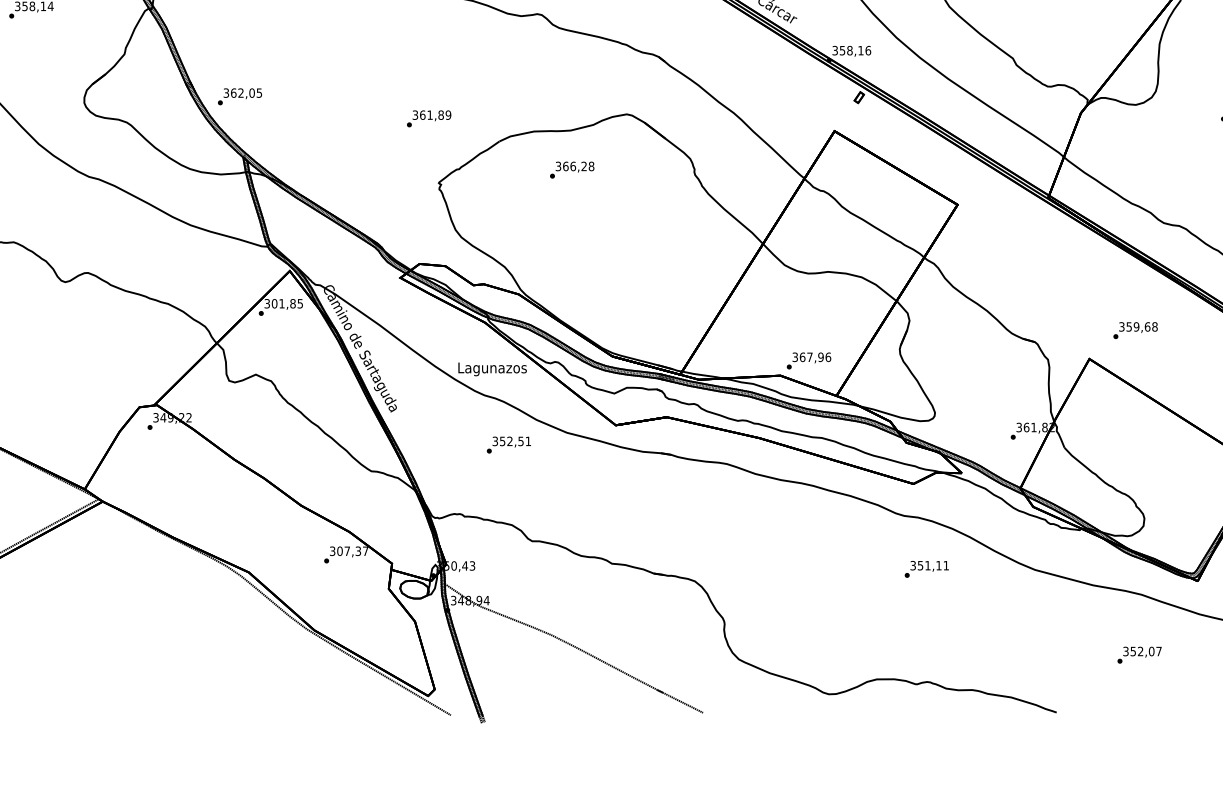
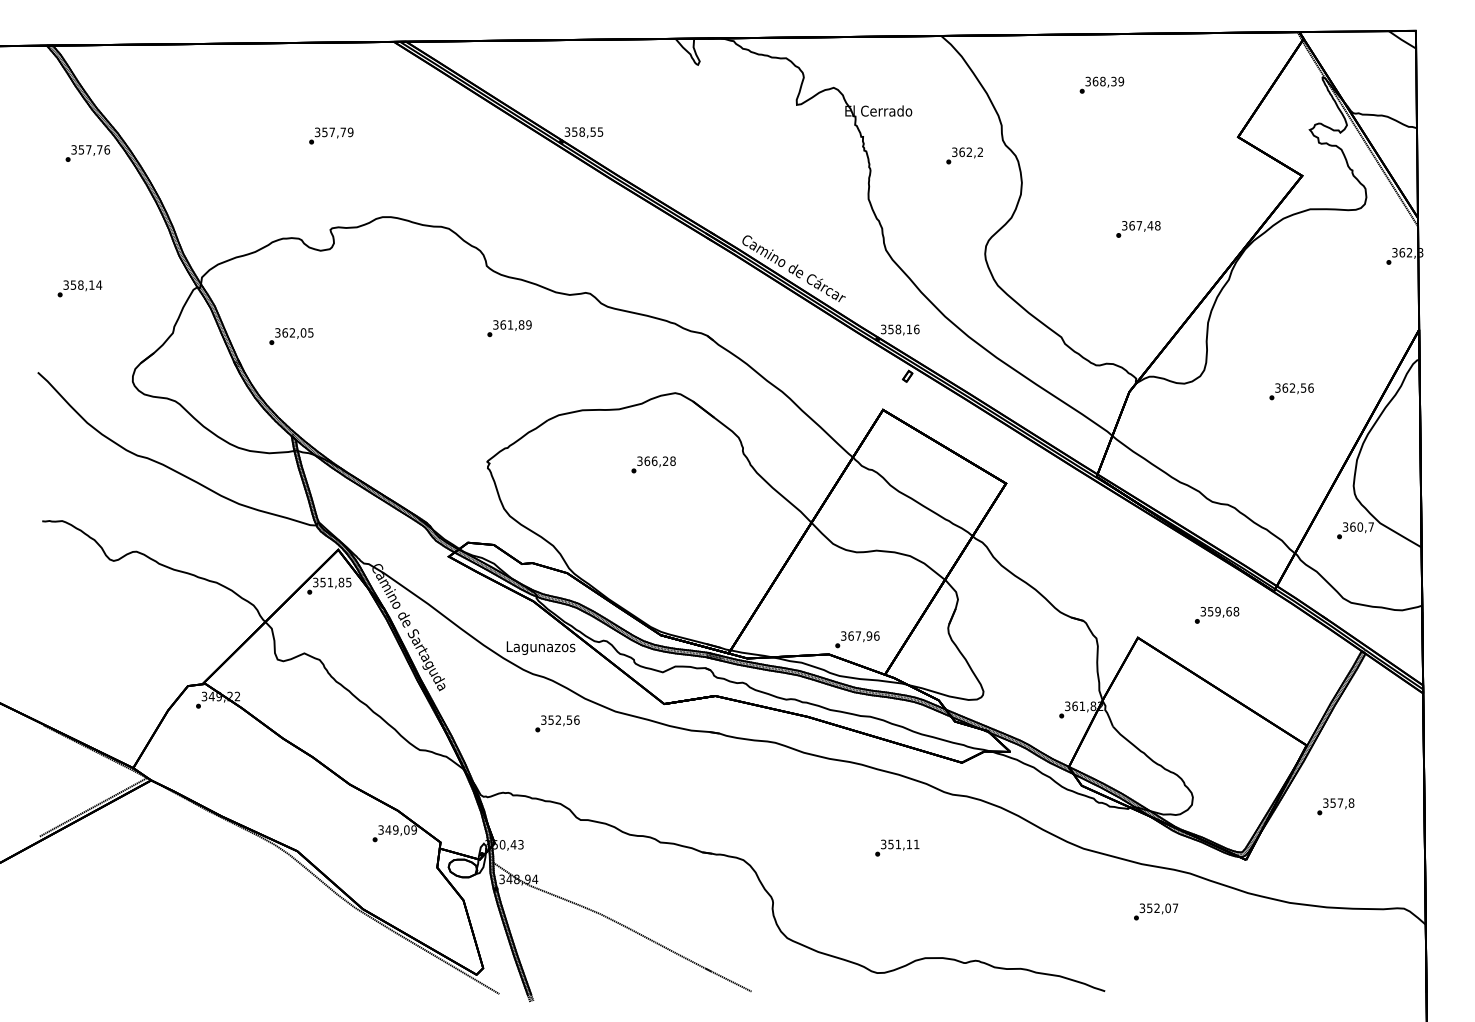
text: (240, 96) -> (291, 336), moved
text: (429, 118) -> (509, 328), moved
text: (572, 169) -> (653, 464), moved
text: (274, 303) -> (322, 582), 301,85 -> 351,85
text: (1135, 330) -> (1216, 615), moved
text: (528, 440) -> (576, 719), 352,51 -> 352,56
text: (352, 550) -> (400, 829), 307,37 -> 349,09
text: (927, 568) -> (897, 847), moved
text: (1140, 654) -> (1156, 911), moved

